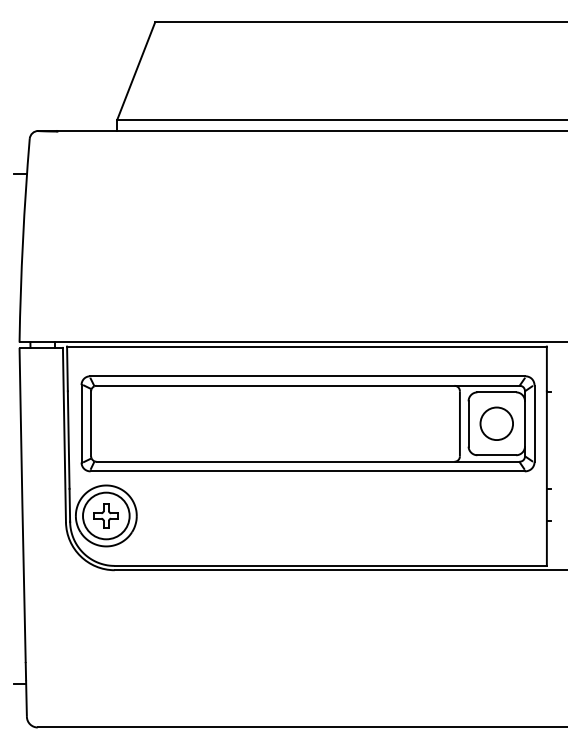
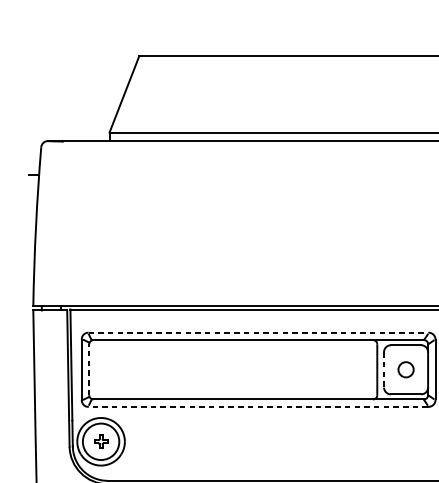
line: (308, 376) -> (259, 332), solid -> dashed
line: (91, 423) -> (89, 369), solid -> dashed
circle: (496, 423) -> (405, 369), size x0.6
line: (468, 424) -> (383, 370), solid -> dashed
line: (307, 471) -> (258, 407), solid -> dashed
part: (105, 515) -> (100, 441), size x0.7

